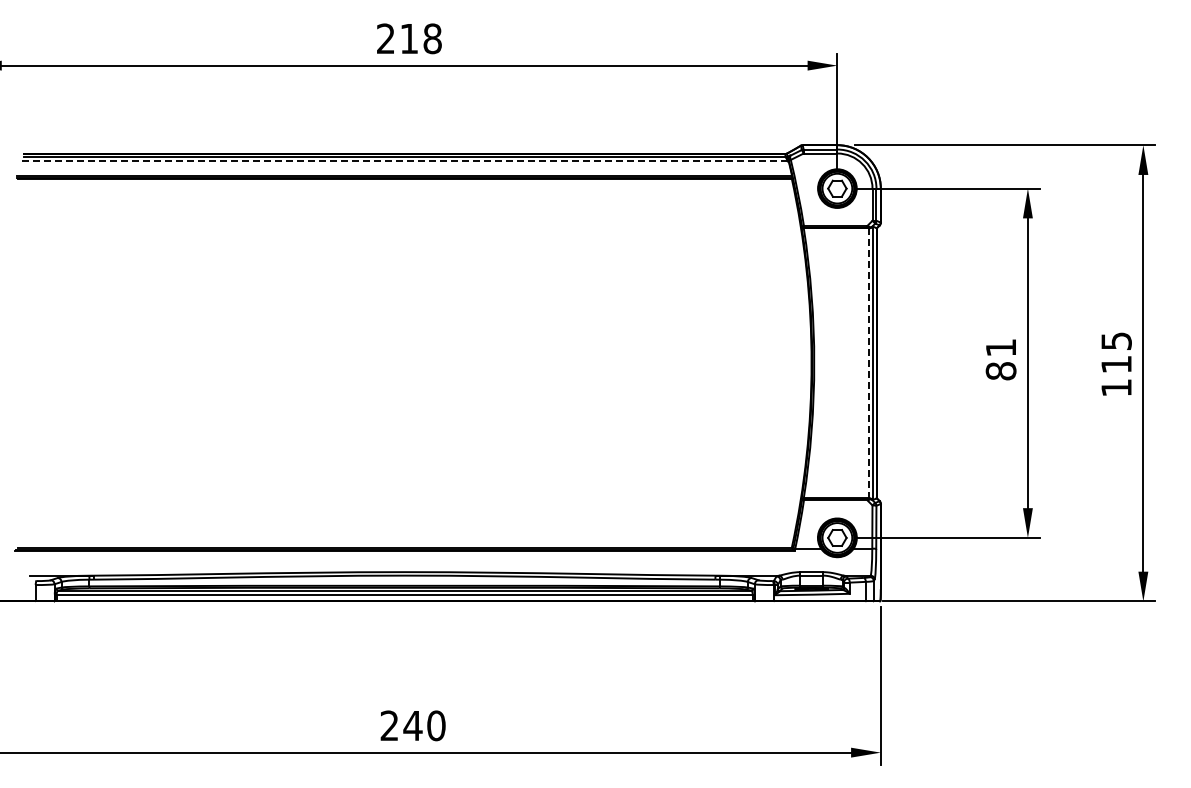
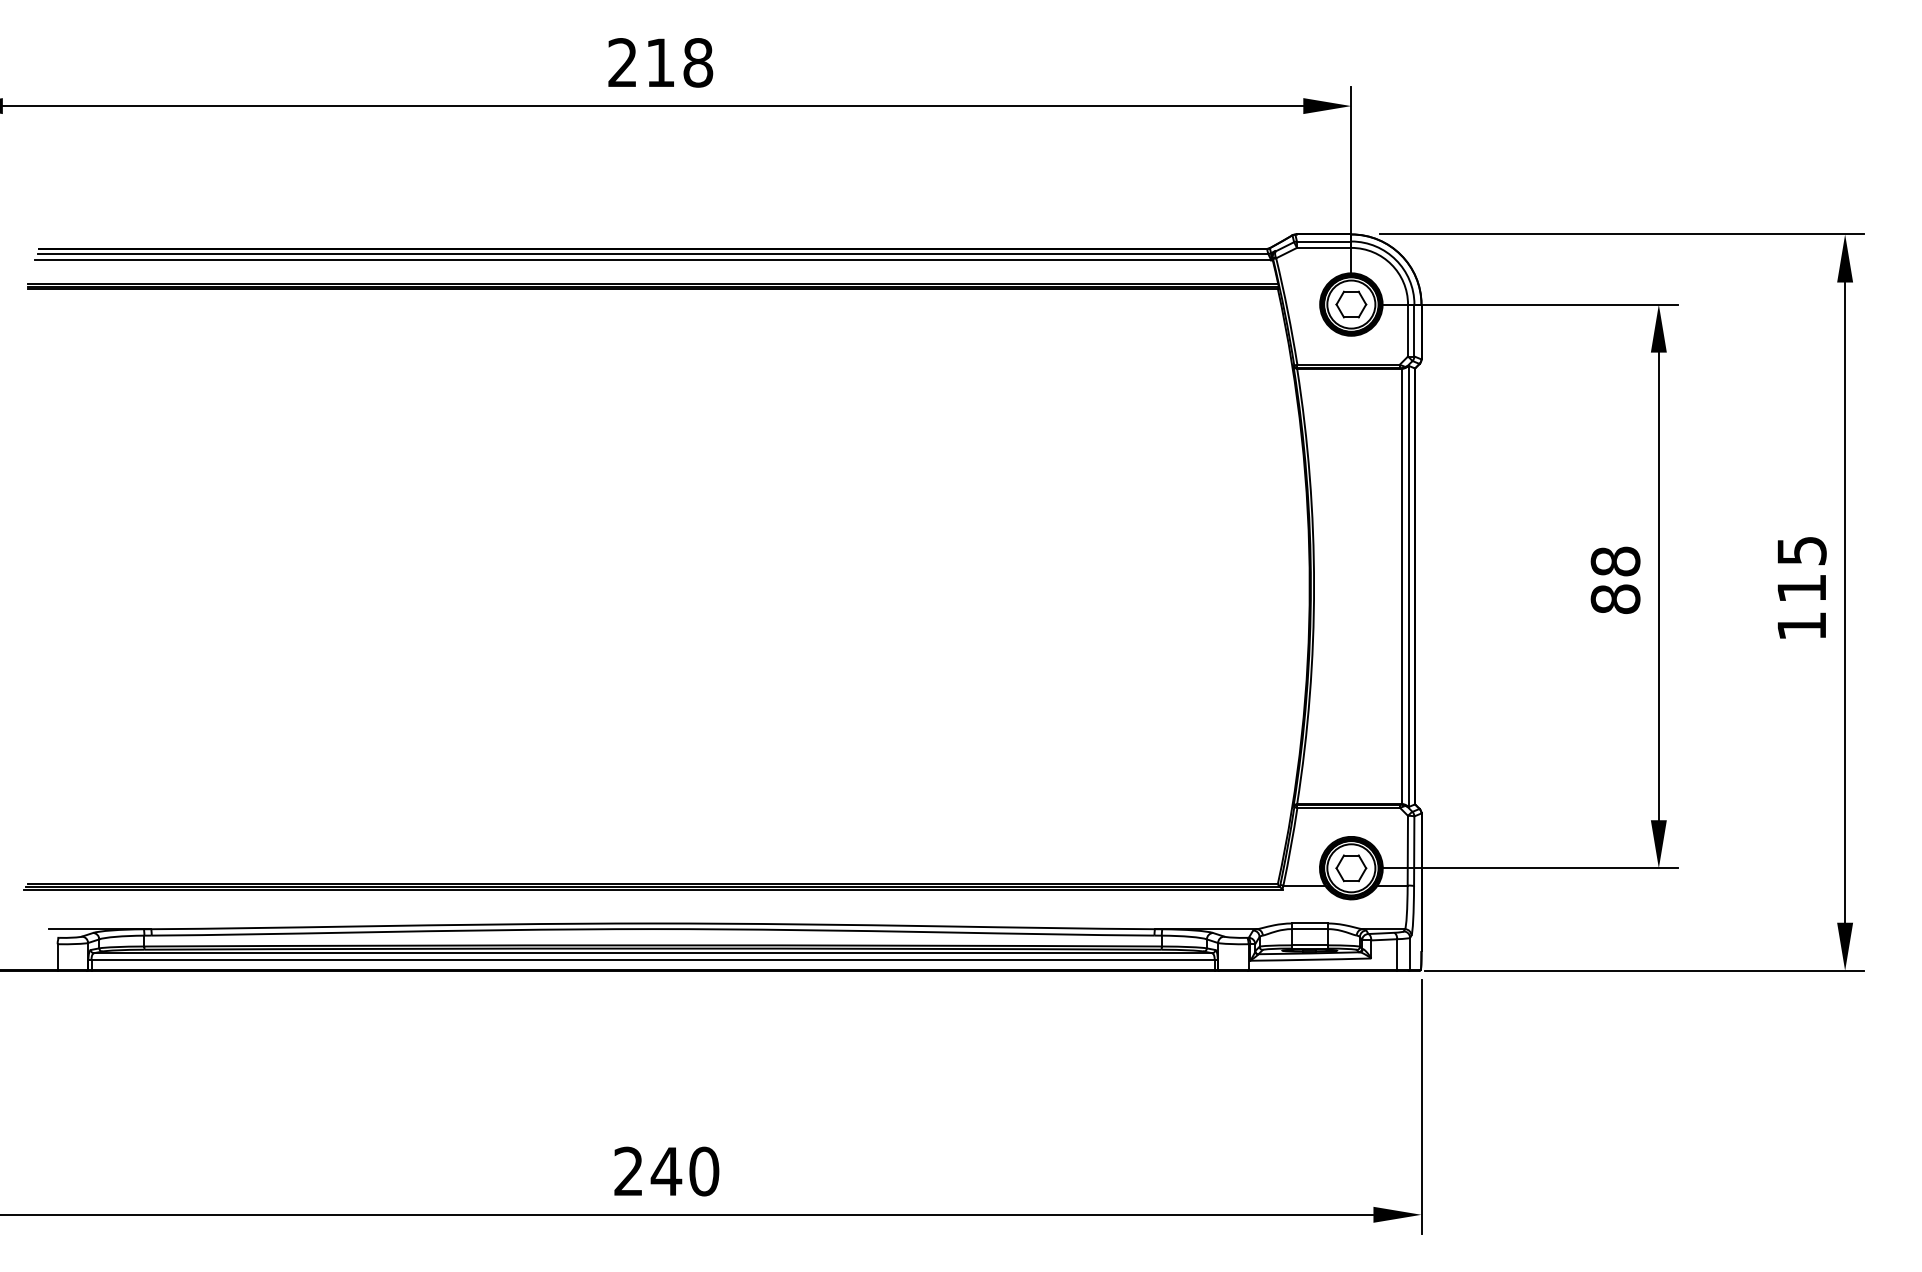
line: (405, 161) -> (654, 260), dashed -> solid
text: (1000, 347) -> (1614, 560), 81 -> 88
line: (868, 363) -> (1401, 586), dashed -> solid

